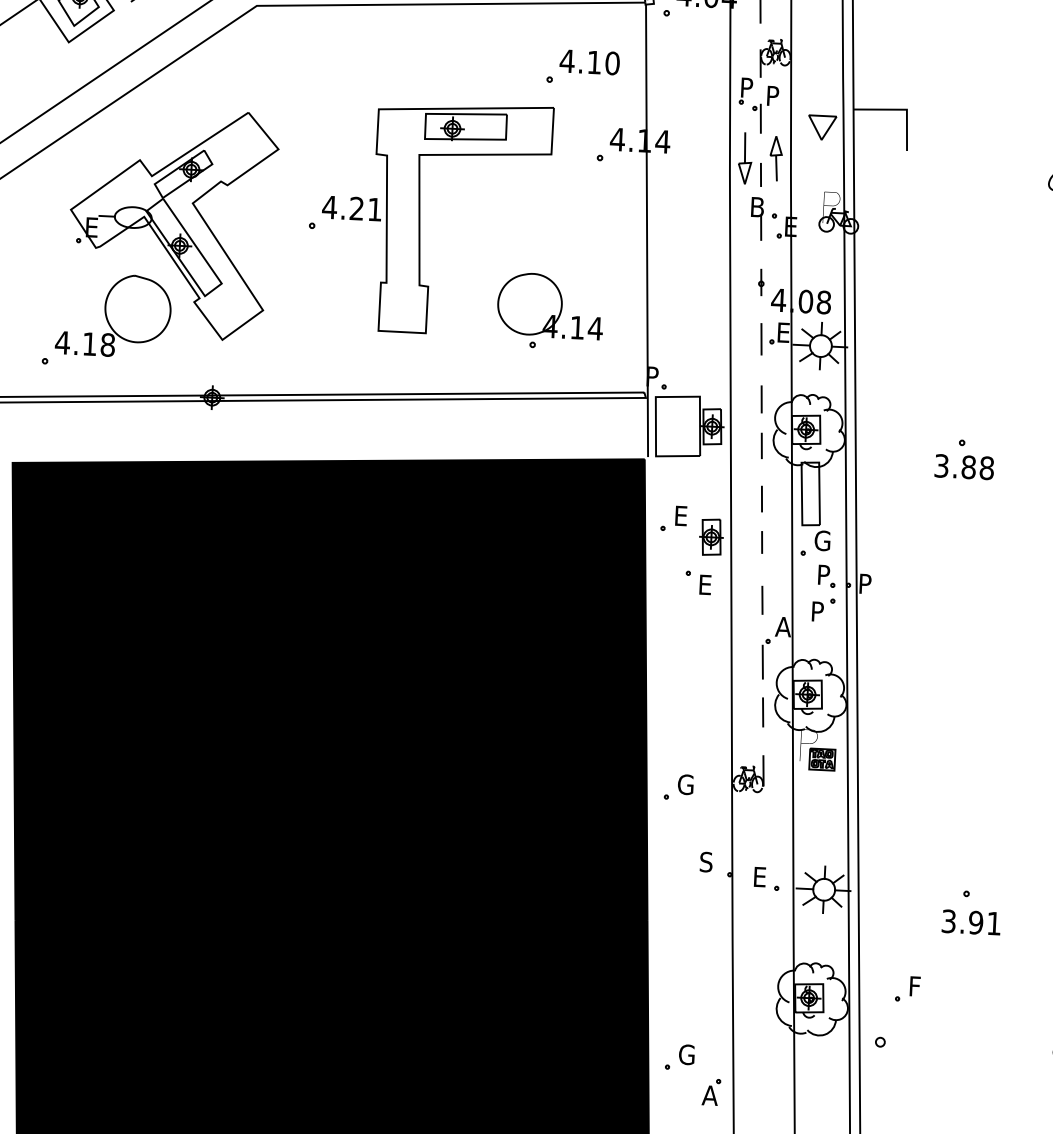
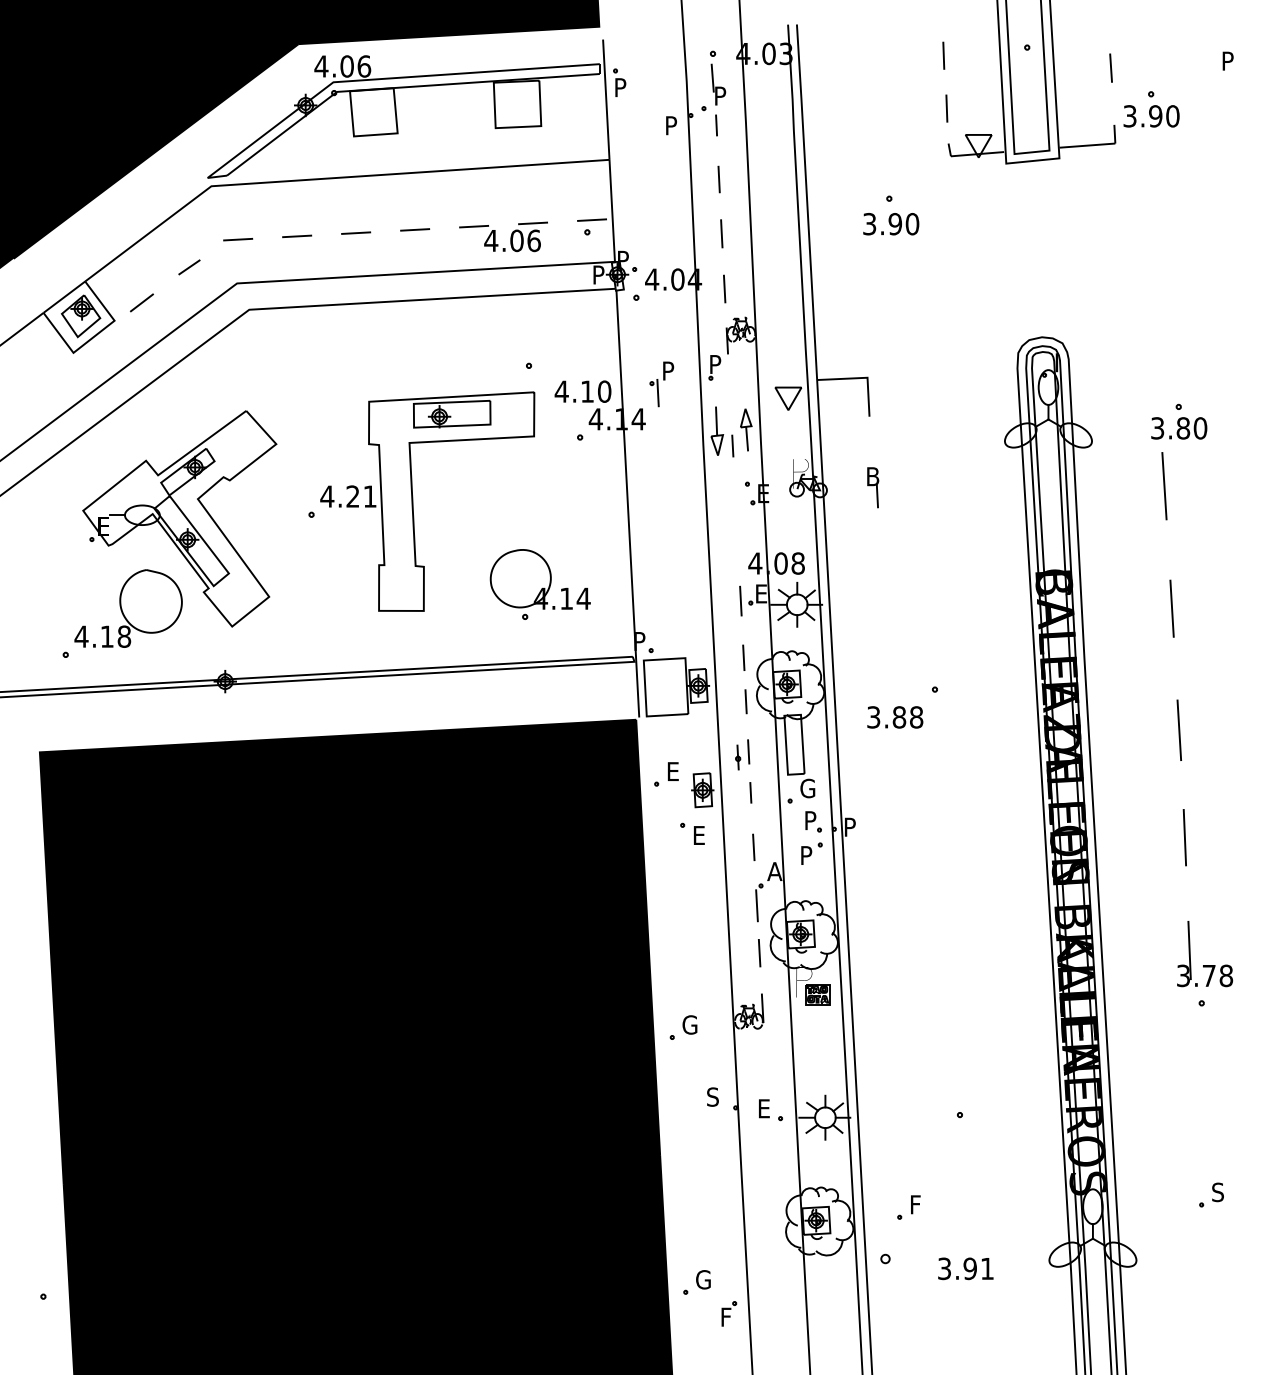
text: (589, 62) -> (582, 391), moved
part: (764, 109) -> (661, 384), moved
part: (757, 218) -> (873, 487), moved
part: (761, 282) -> (738, 757), moved
text: (964, 467) -> (895, 717), moved
text: (971, 922) -> (965, 1268), moved
text: (709, 1094) -> (726, 1316), A -> F

